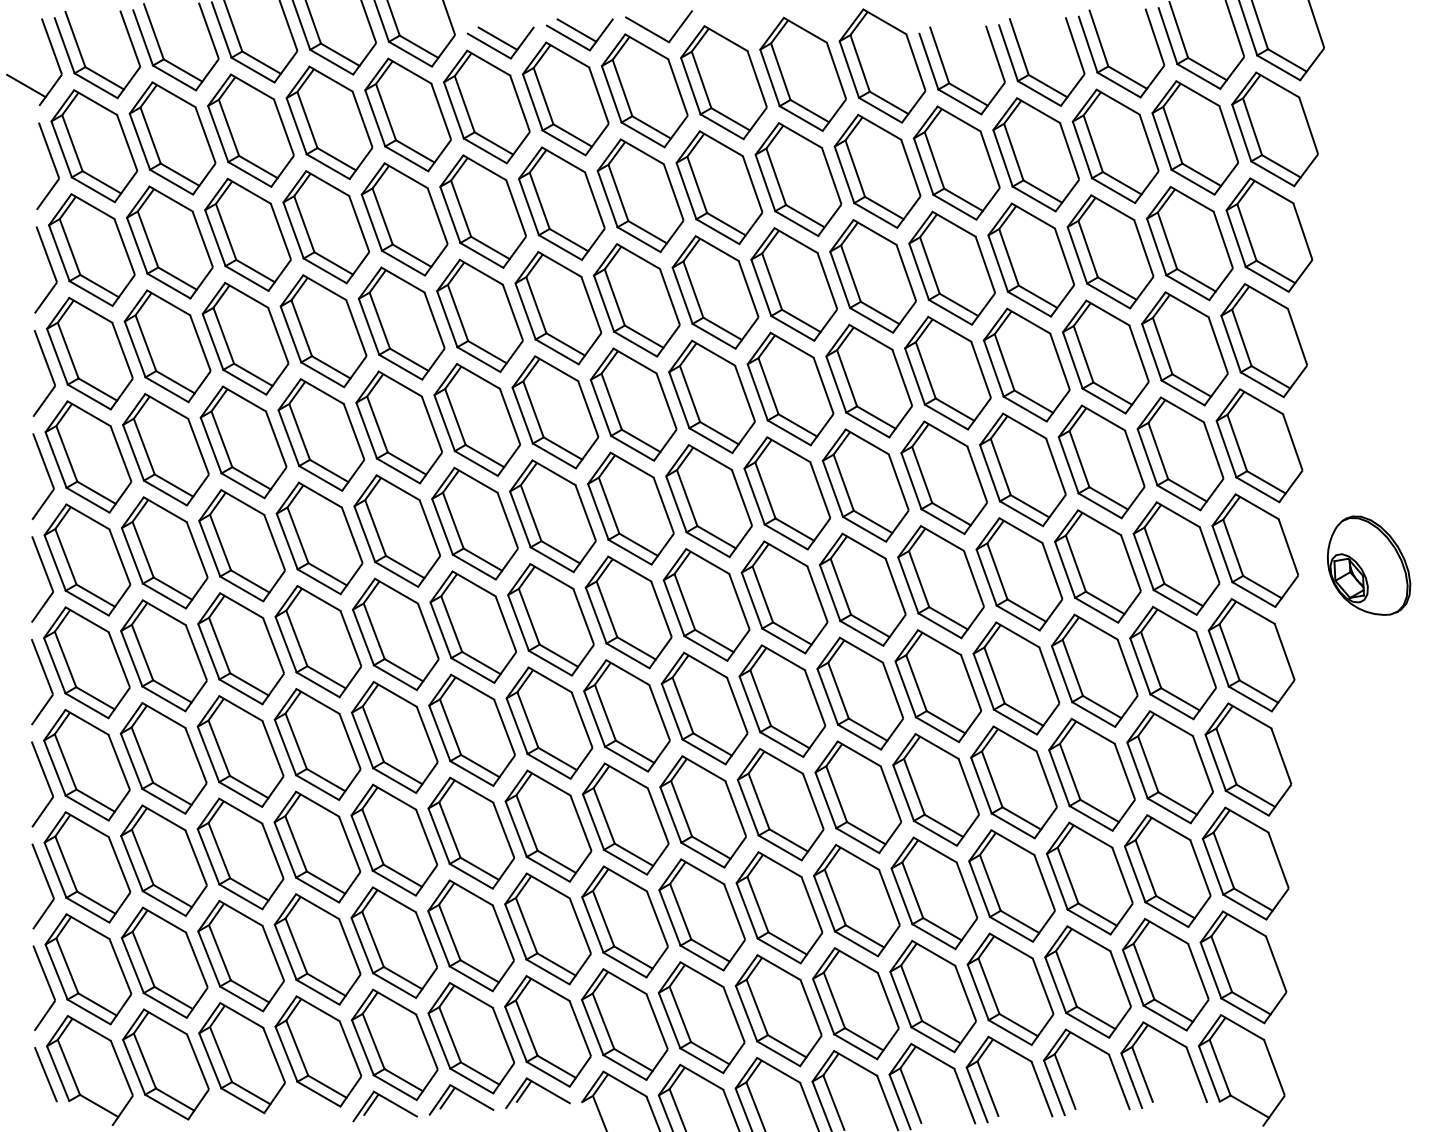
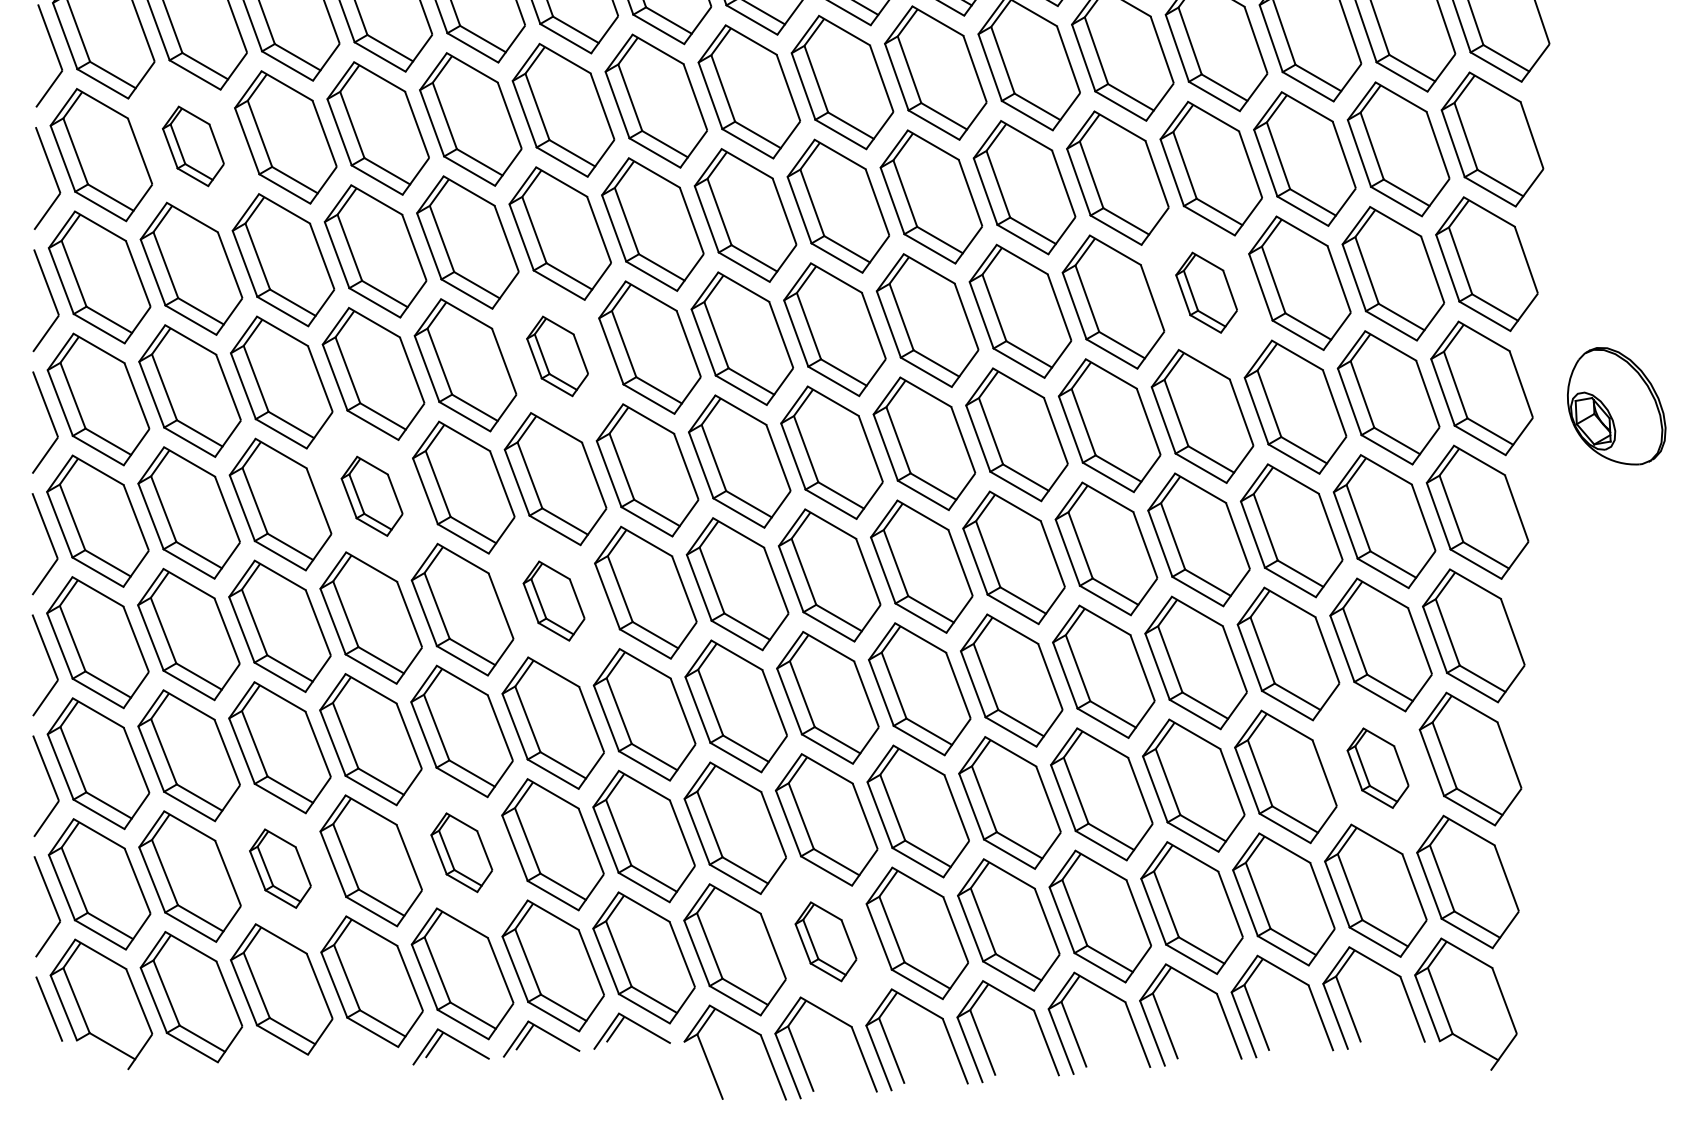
part: (167, 346) -> (193, 146), size x0.6
part: (1022, 469) -> (1206, 292), size x0.6
part: (474, 523) -> (556, 356), size x0.6
part: (318, 641) -> (372, 496), size x0.6
part: (471, 729) -> (553, 600), size x0.6
part: (1167, 871) -> (1377, 768), size x0.6
part: (393, 942) -> (461, 852), size x0.6
part: (240, 955) -> (279, 868), size x0.6
part: (701, 1017) -> (825, 941), size x0.6

